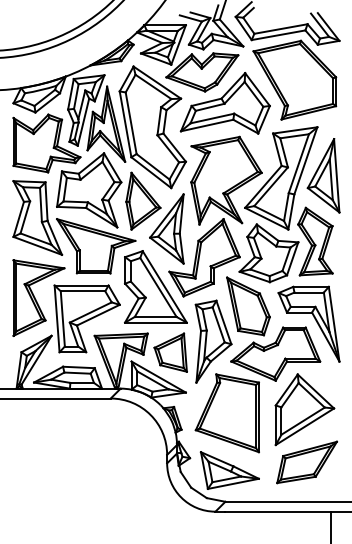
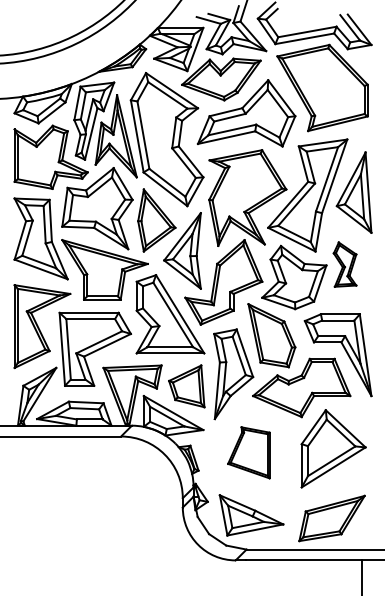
part: (314, 241) -> (344, 264), size x0.6
part: (227, 413) -> (248, 452), size x0.6
part: (306, 462) -> (331, 518), moved

